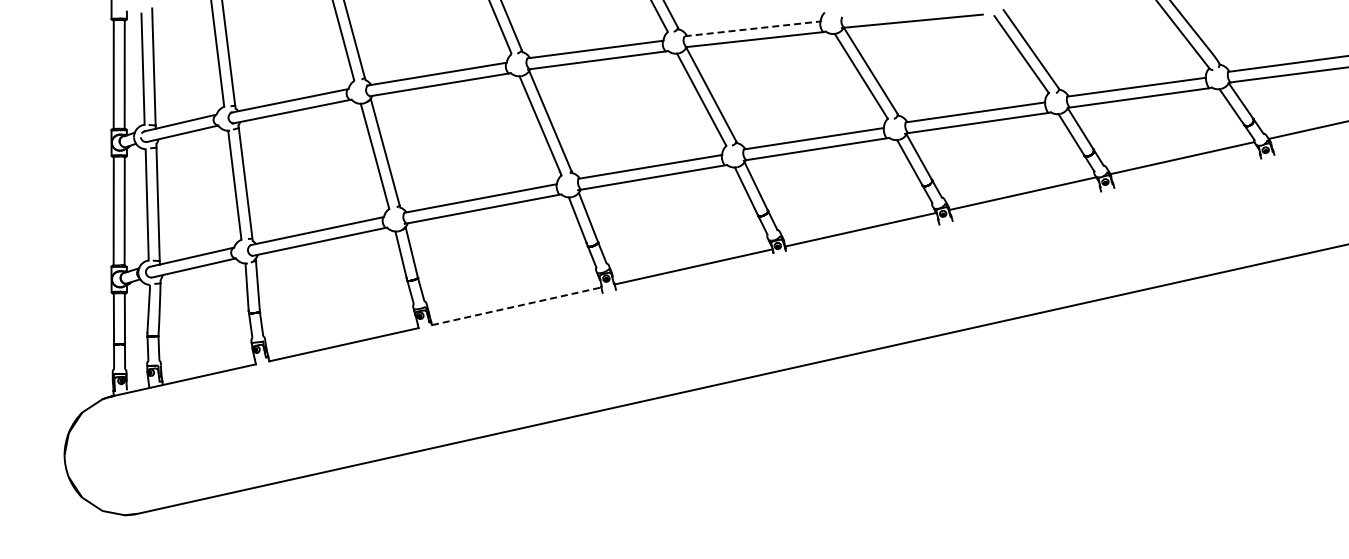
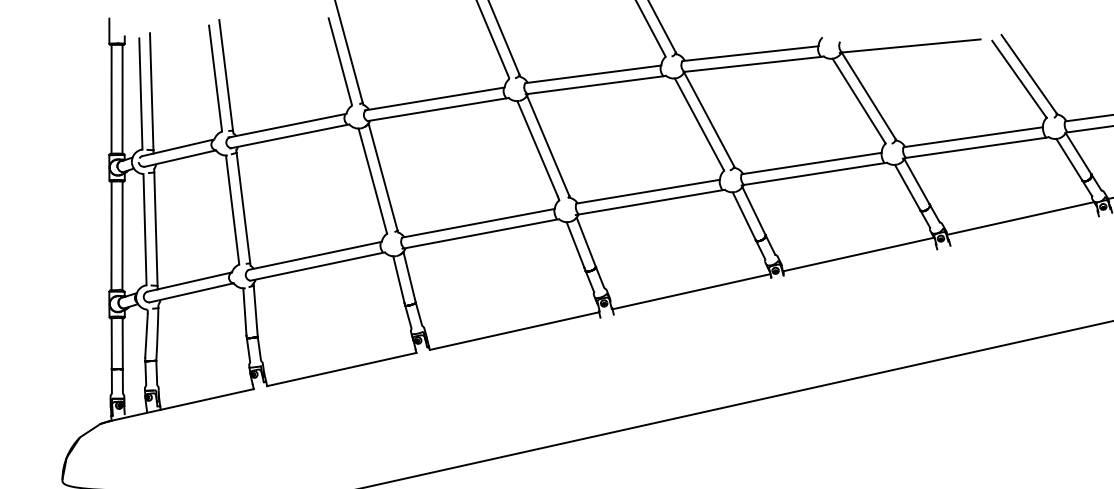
line: (753, 28) -> (751, 53), dashed -> solid
line: (516, 306) -> (514, 331), dashed -> solid

